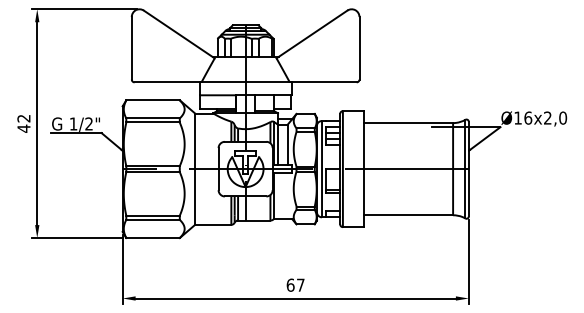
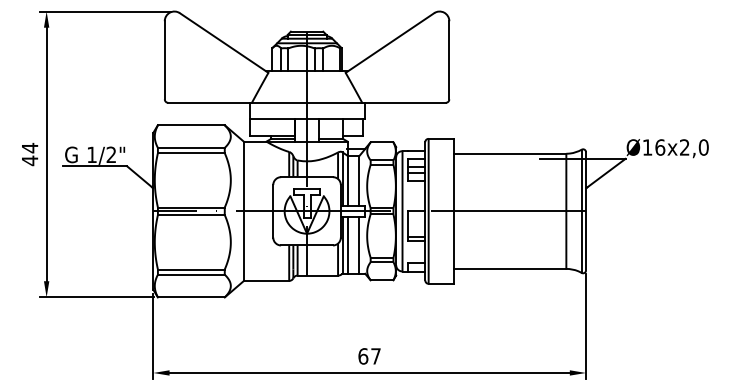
text: (23, 118) -> (29, 148), 42 -> 44
line: (278, 196) -> (348, 245), added
line: (287, 196) -> (359, 245), added

